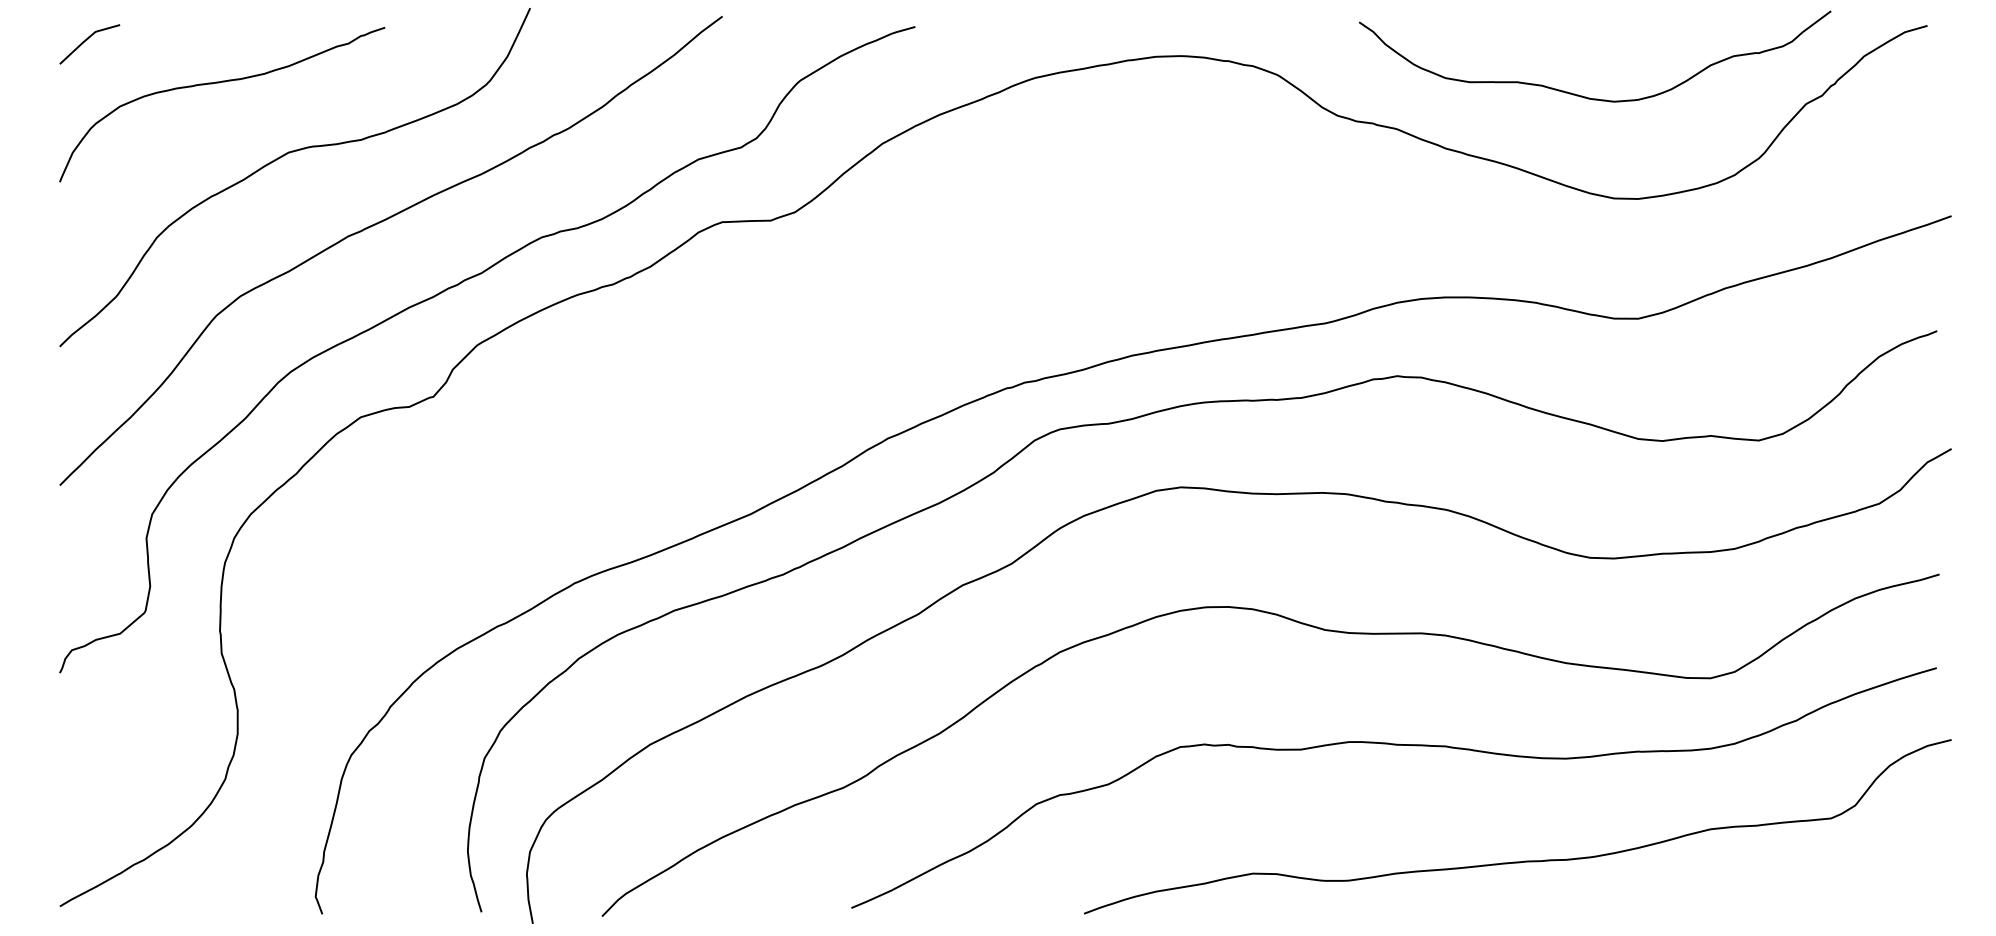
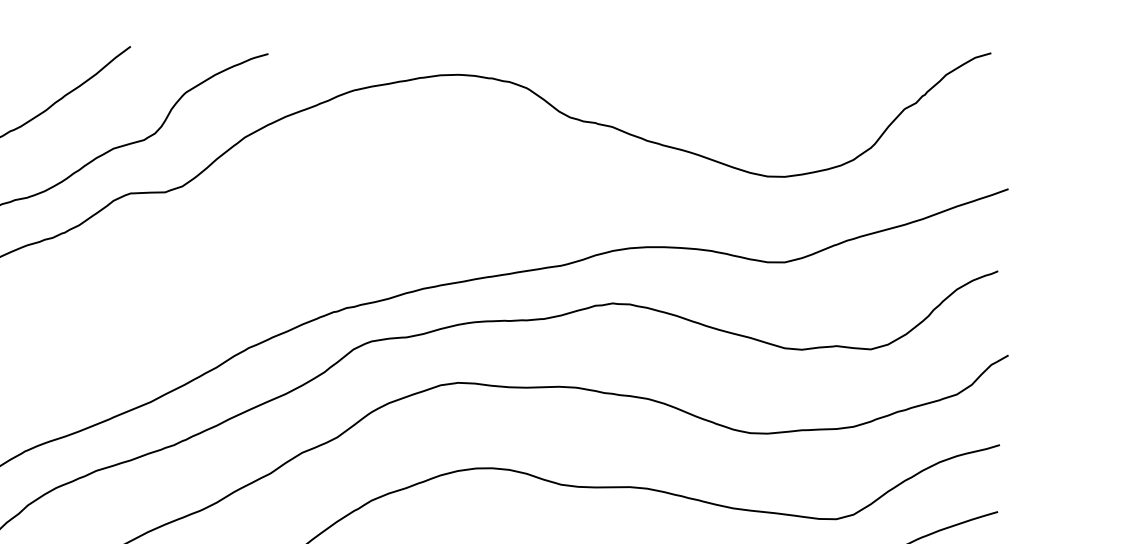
curve: (1586, 96) -> (747, 103), removed

